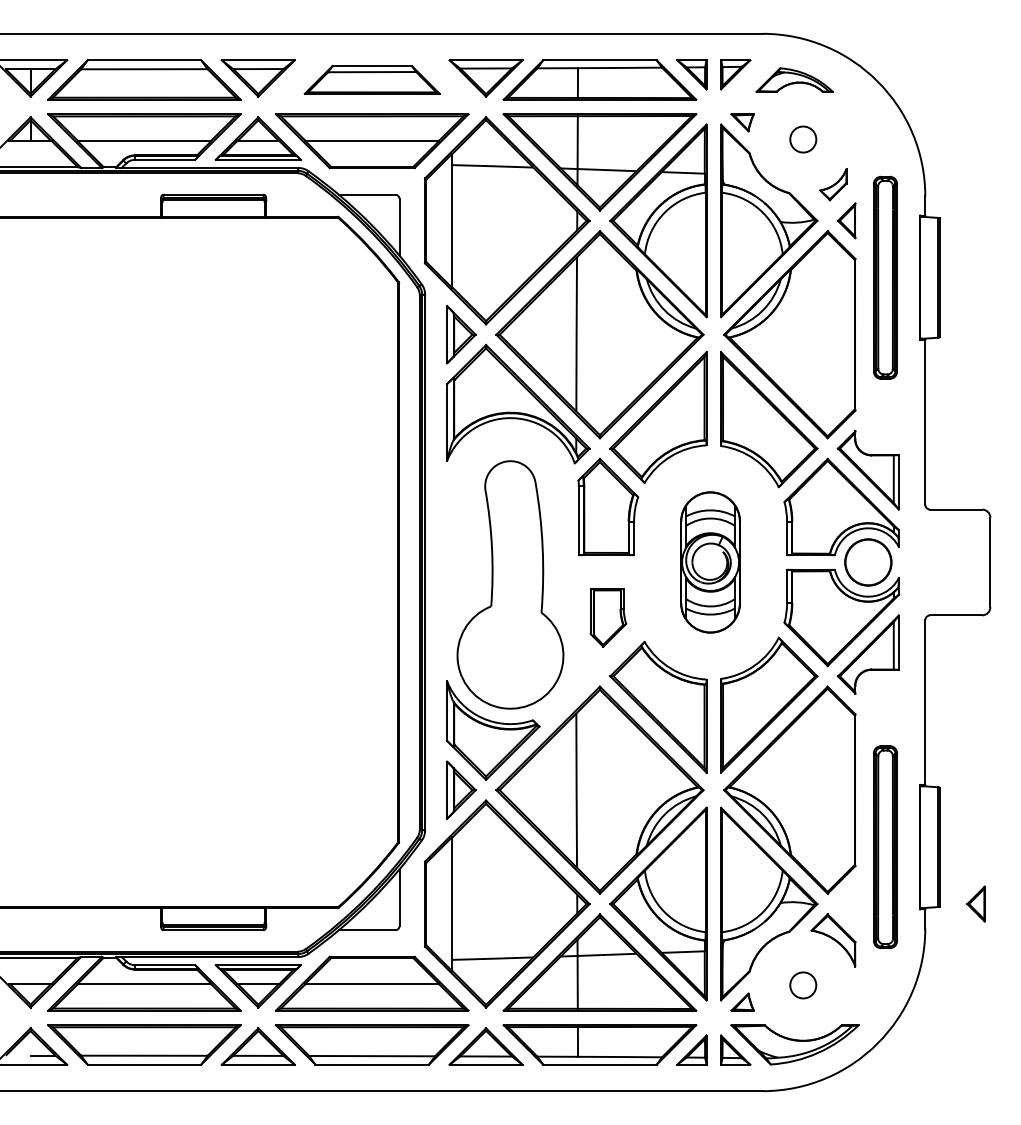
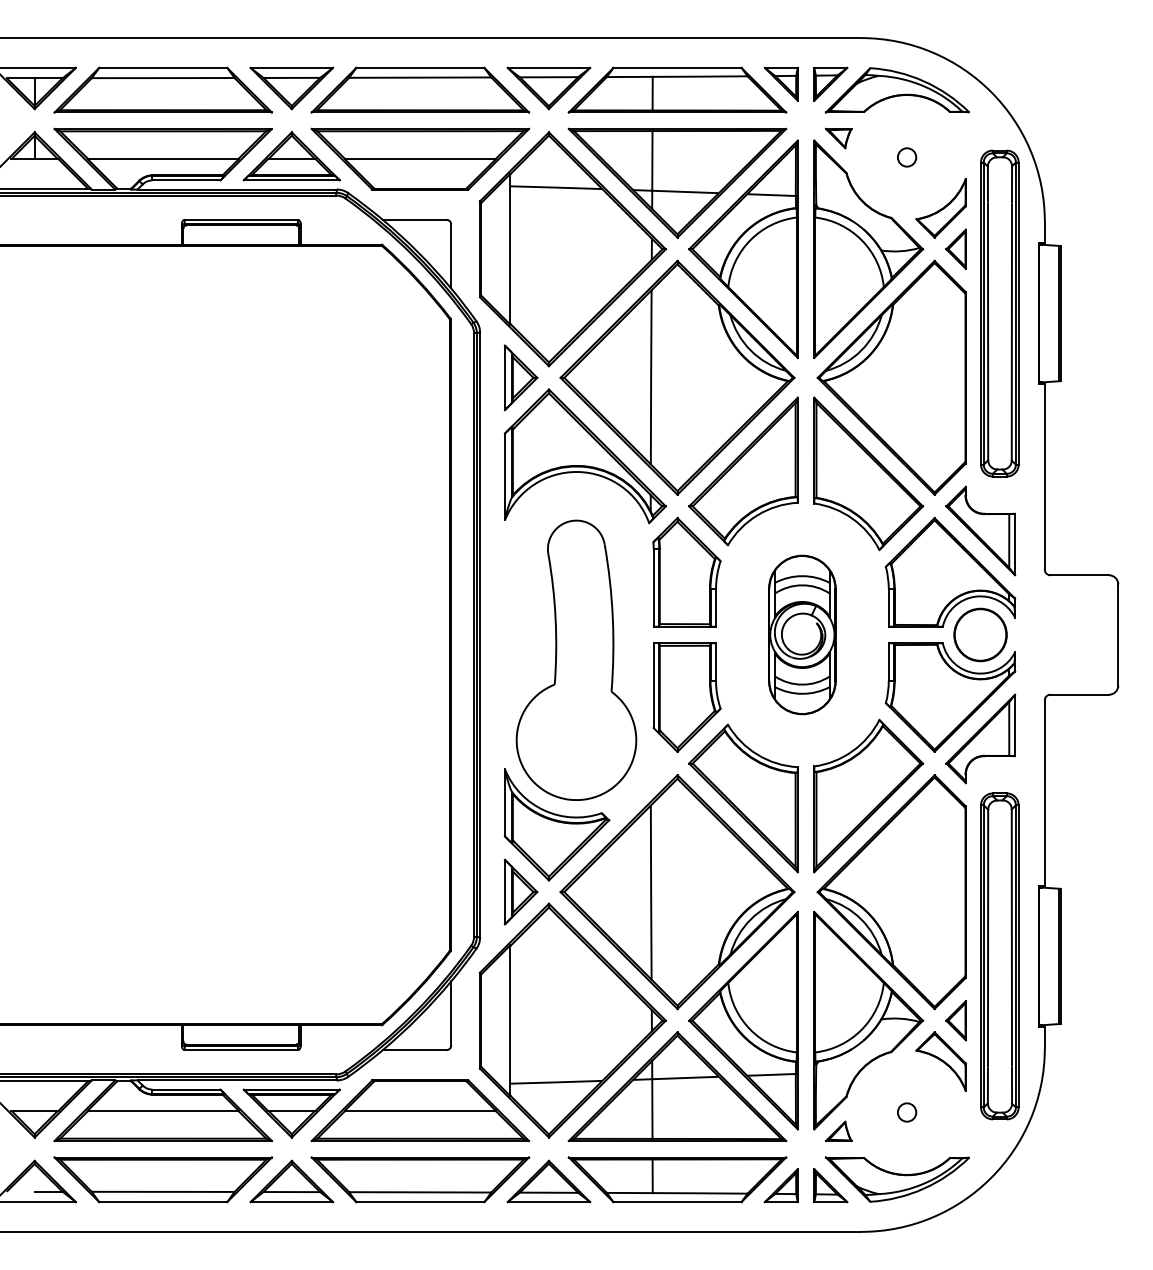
part: (372, 79) -> (420, 89), size x1.43
part: (793, 80) -> (896, 90), size x1.67
circle: (802, 139) -> (906, 157), size x0.62
part: (832, 184) -> (940, 208), size x1.67
part: (885, 277) -> (999, 313), size x1.43
part: (607, 617) -> (686, 697), size x1.67
part: (885, 847) -> (999, 956), size x1.43
part: (975, 903) -> (955, 1020), moved
circle: (802, 985) -> (906, 1112), size x0.62

